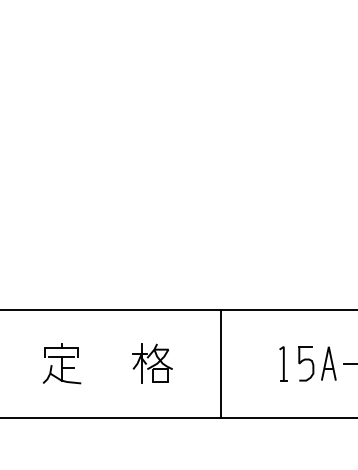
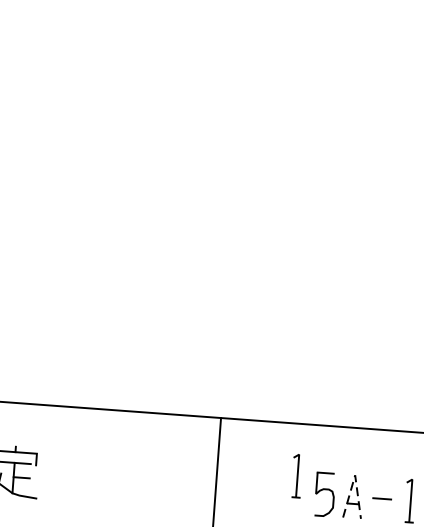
line: (328, 346) -> (354, 474), solid -> dashed
part: (152, 363) -> (129, 480), removed
part: (283, 363) -> (297, 475), moved

